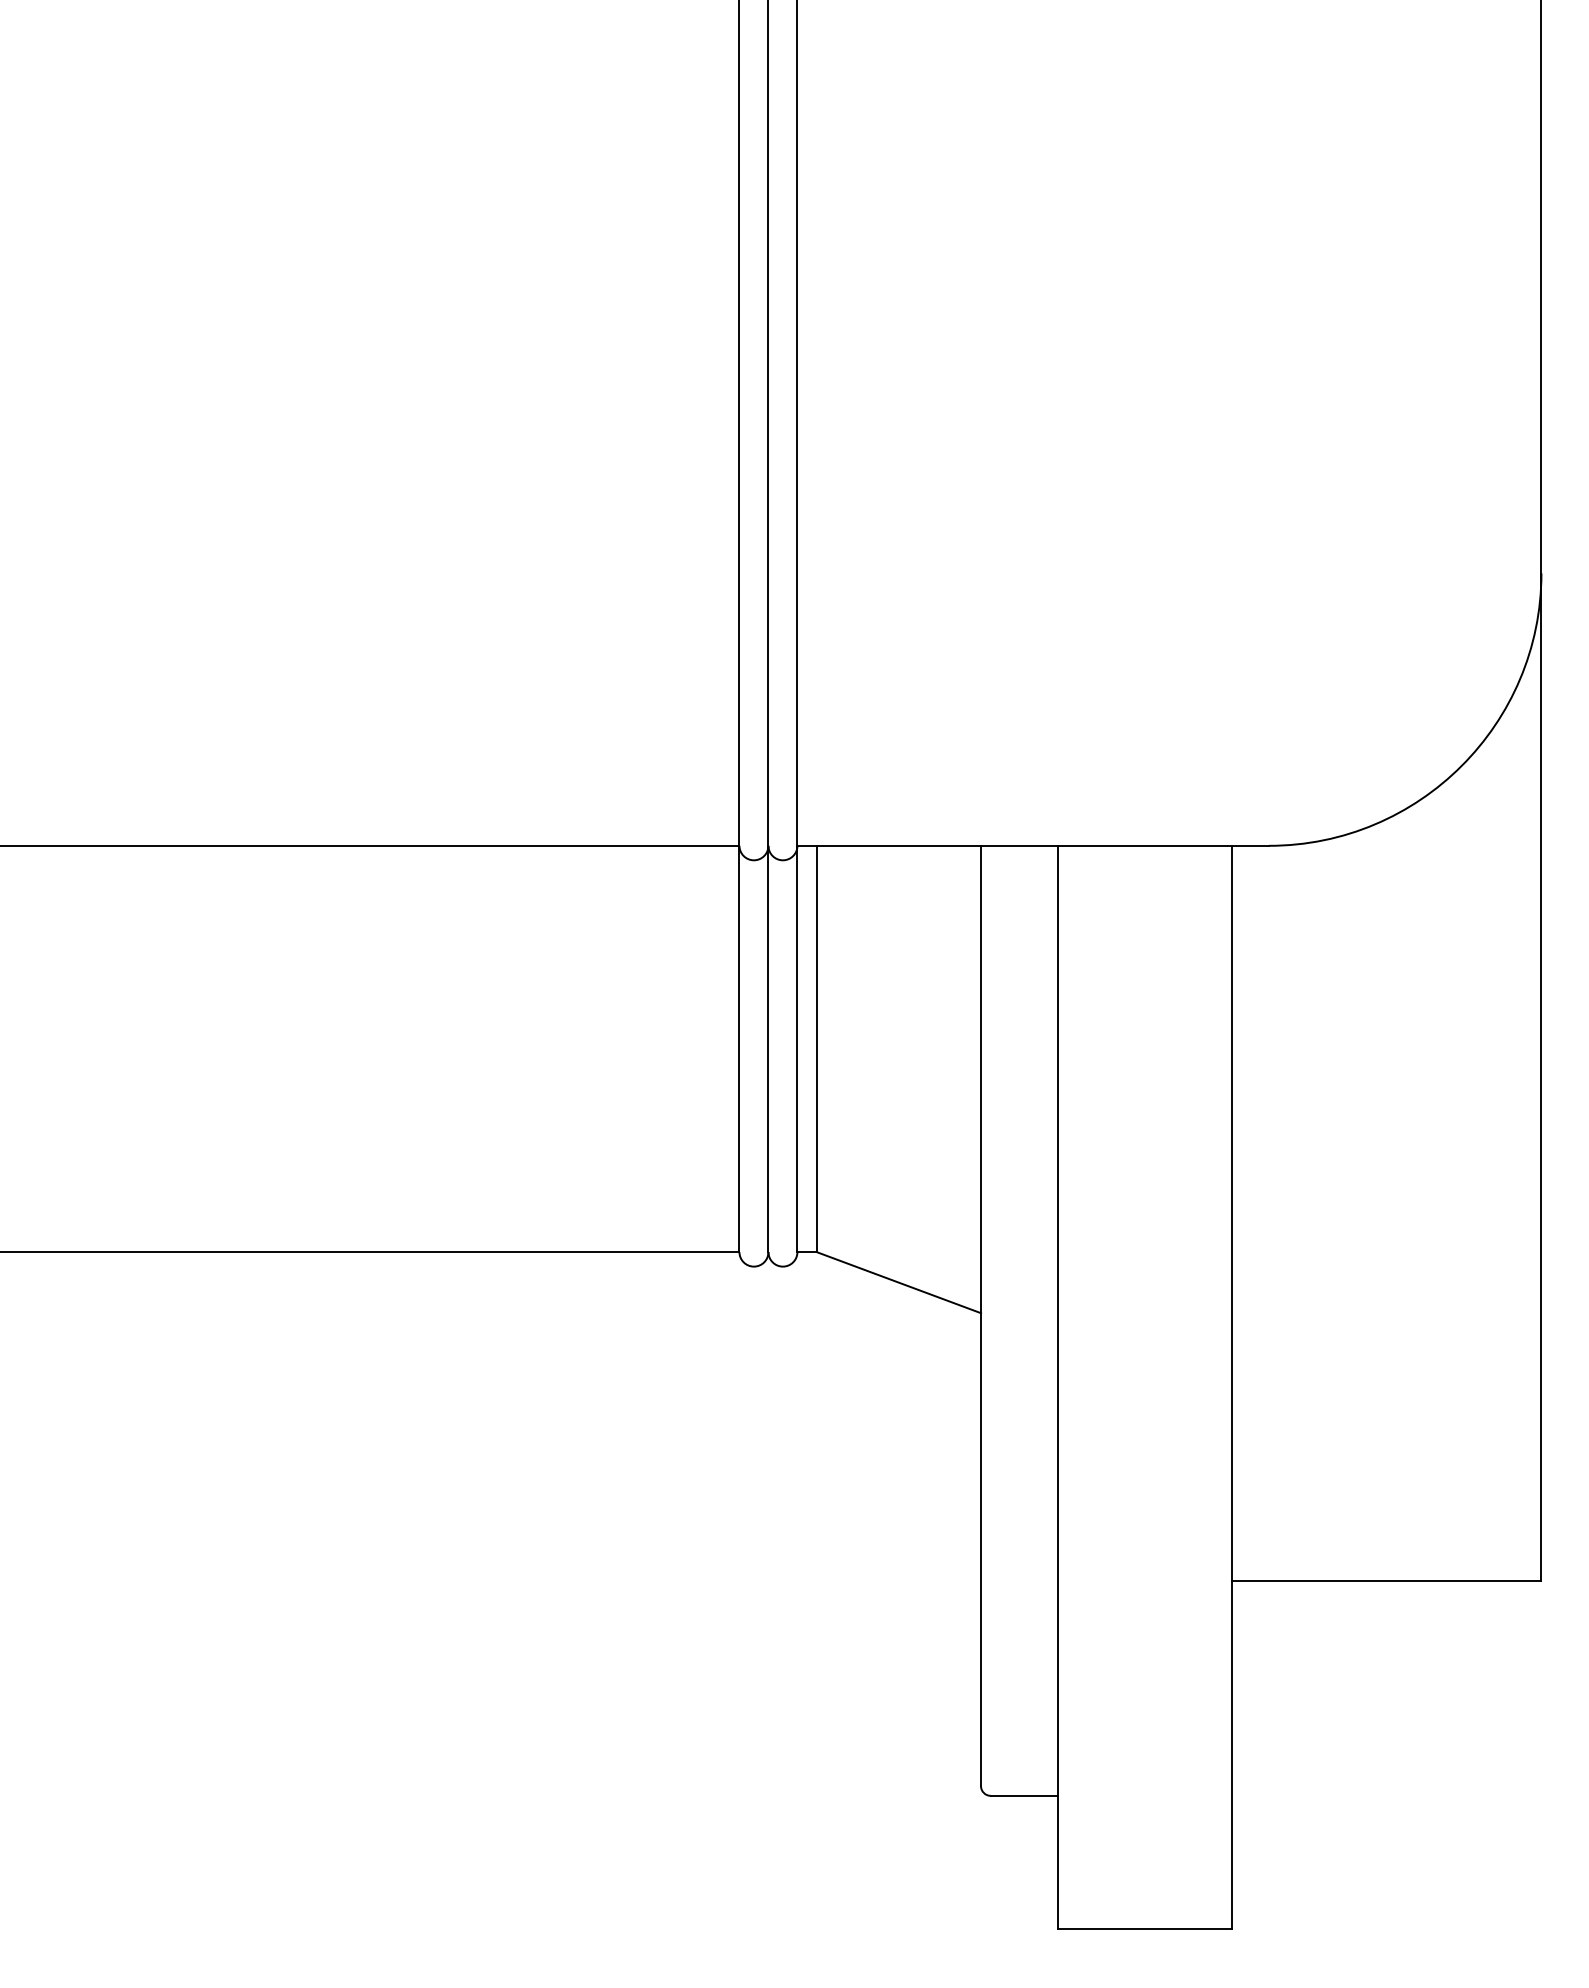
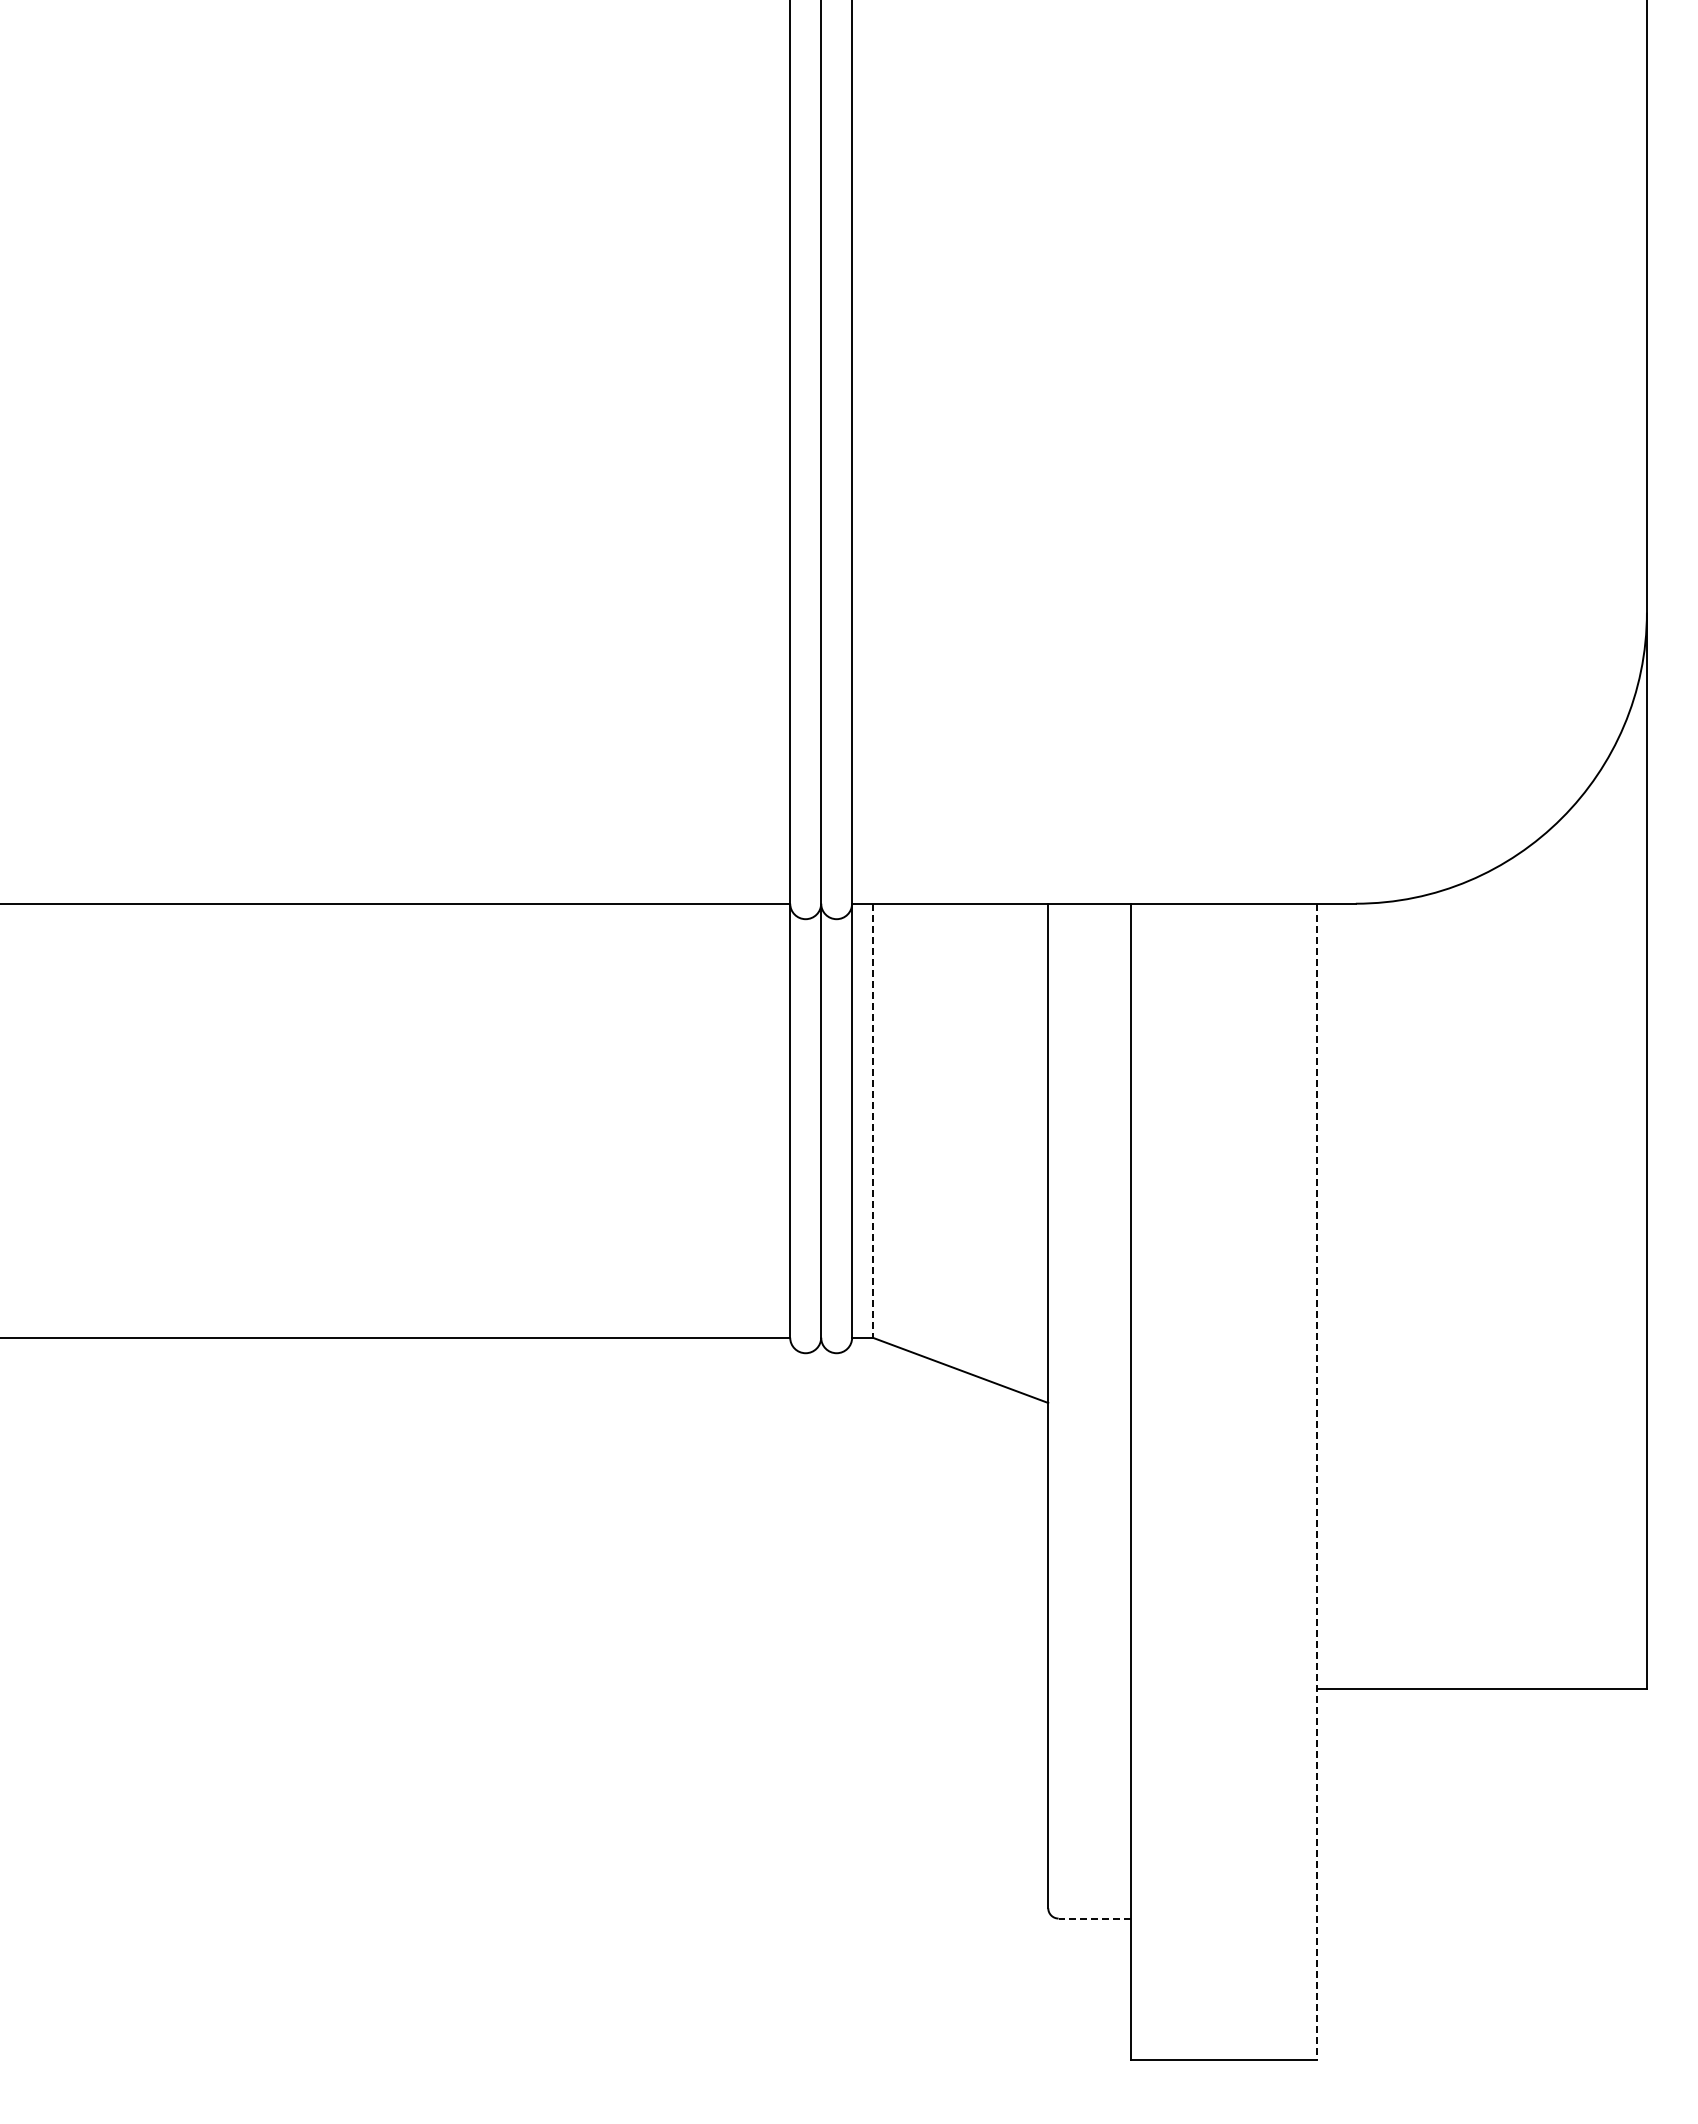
line: (816, 1049) -> (872, 1121), solid -> dashed
line: (1232, 1387) -> (1316, 1482), solid -> dashed
line: (1024, 1795) -> (1094, 1918), solid -> dashed

